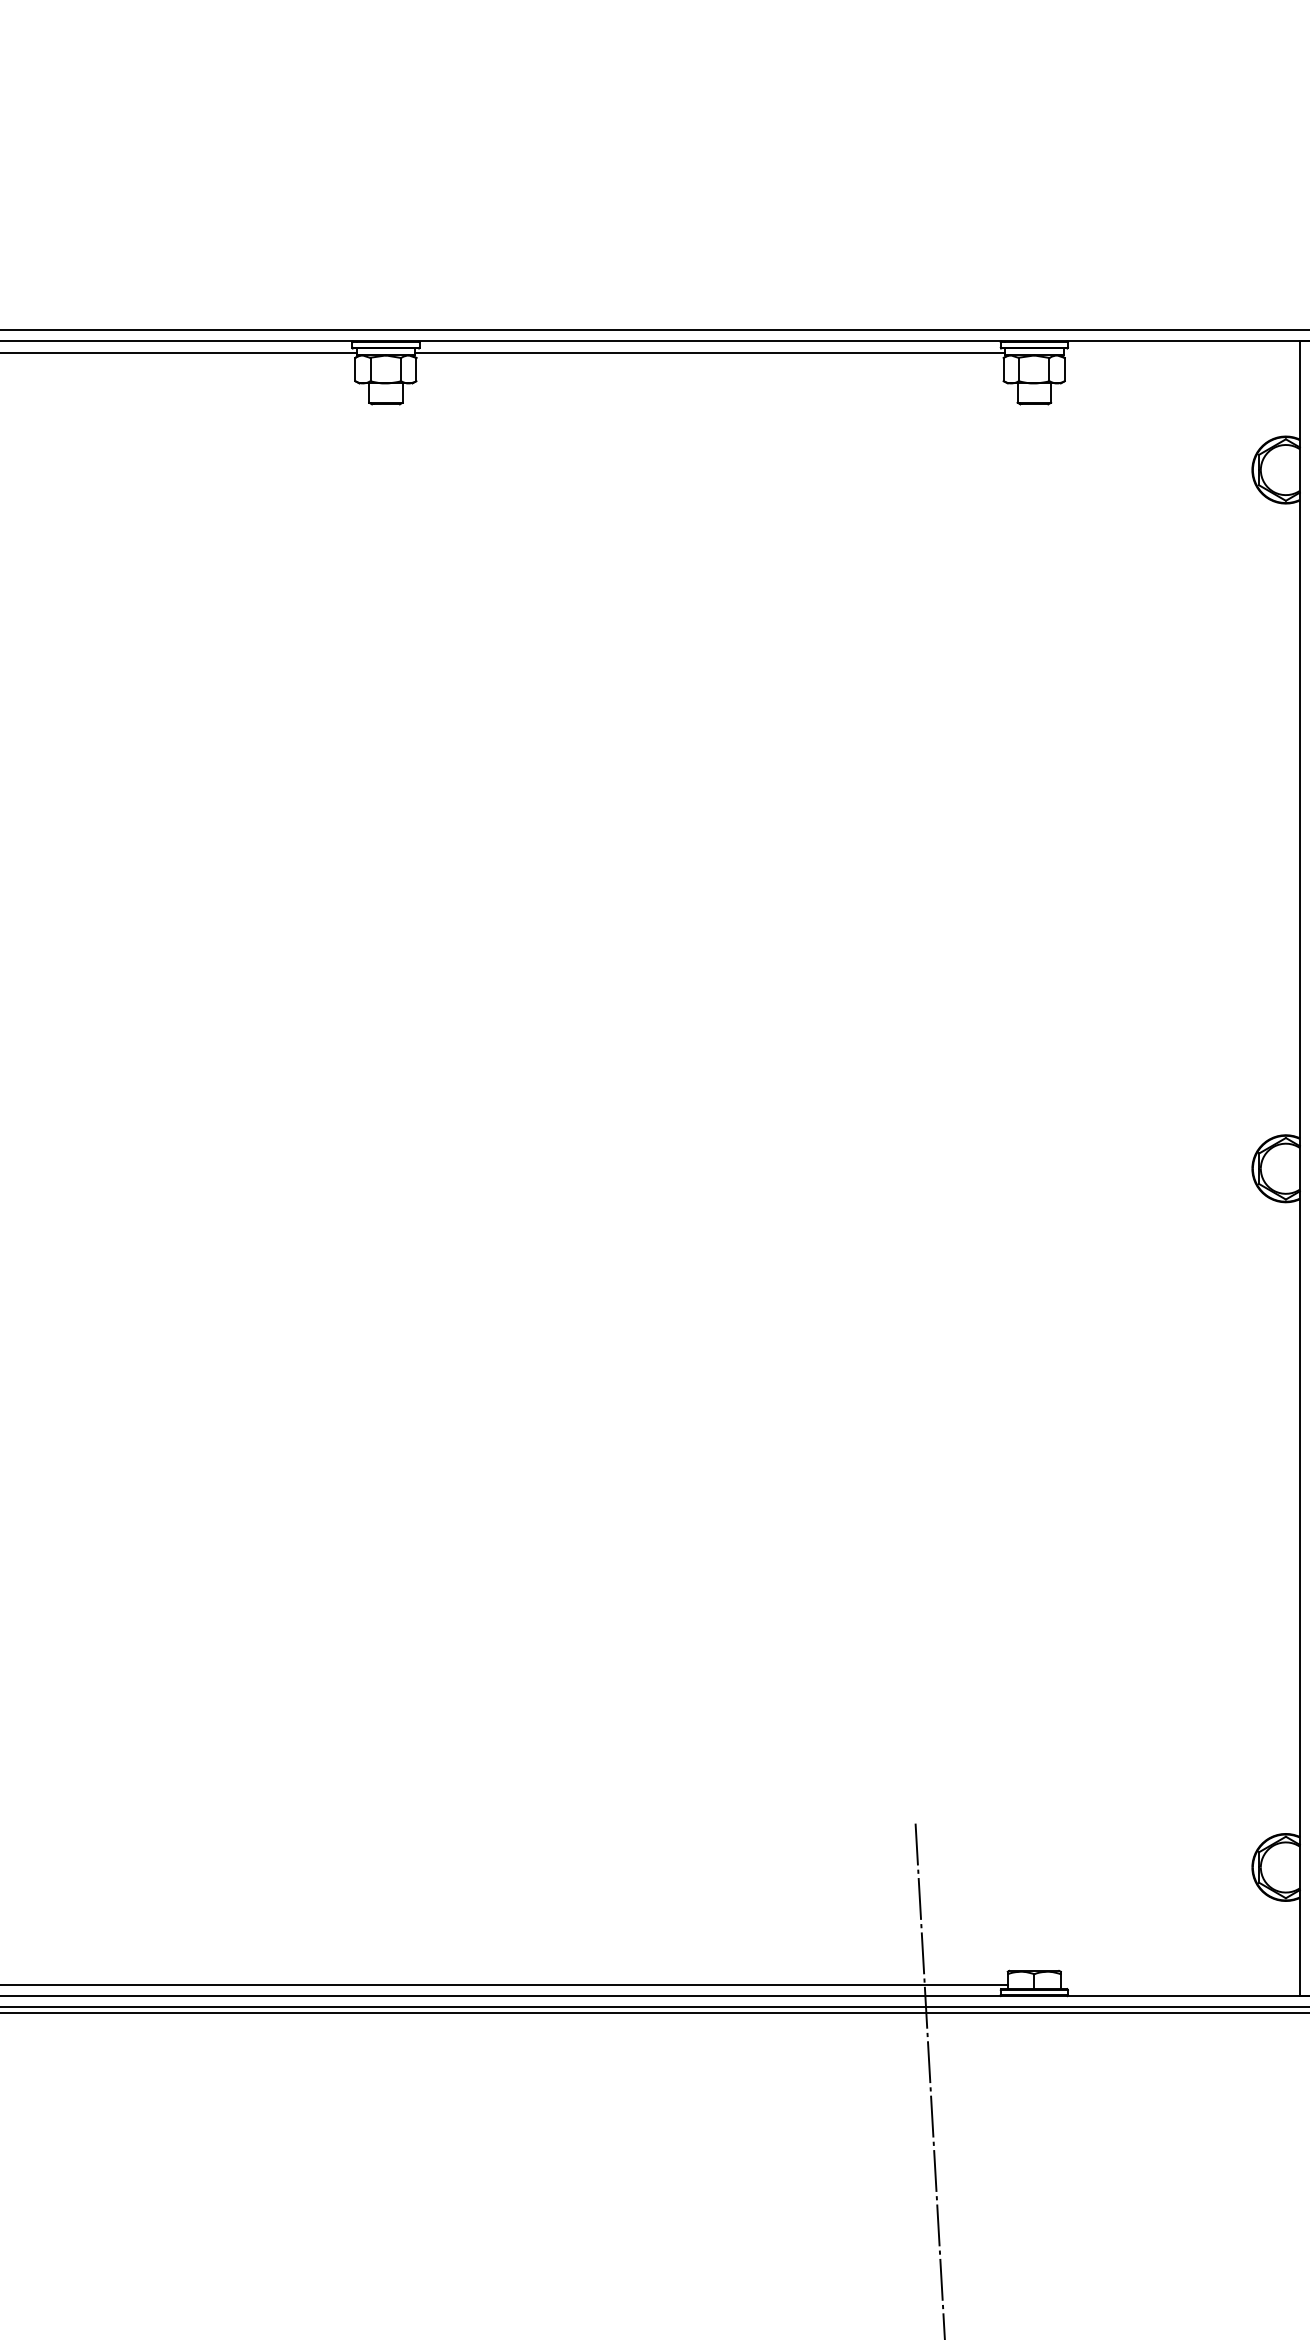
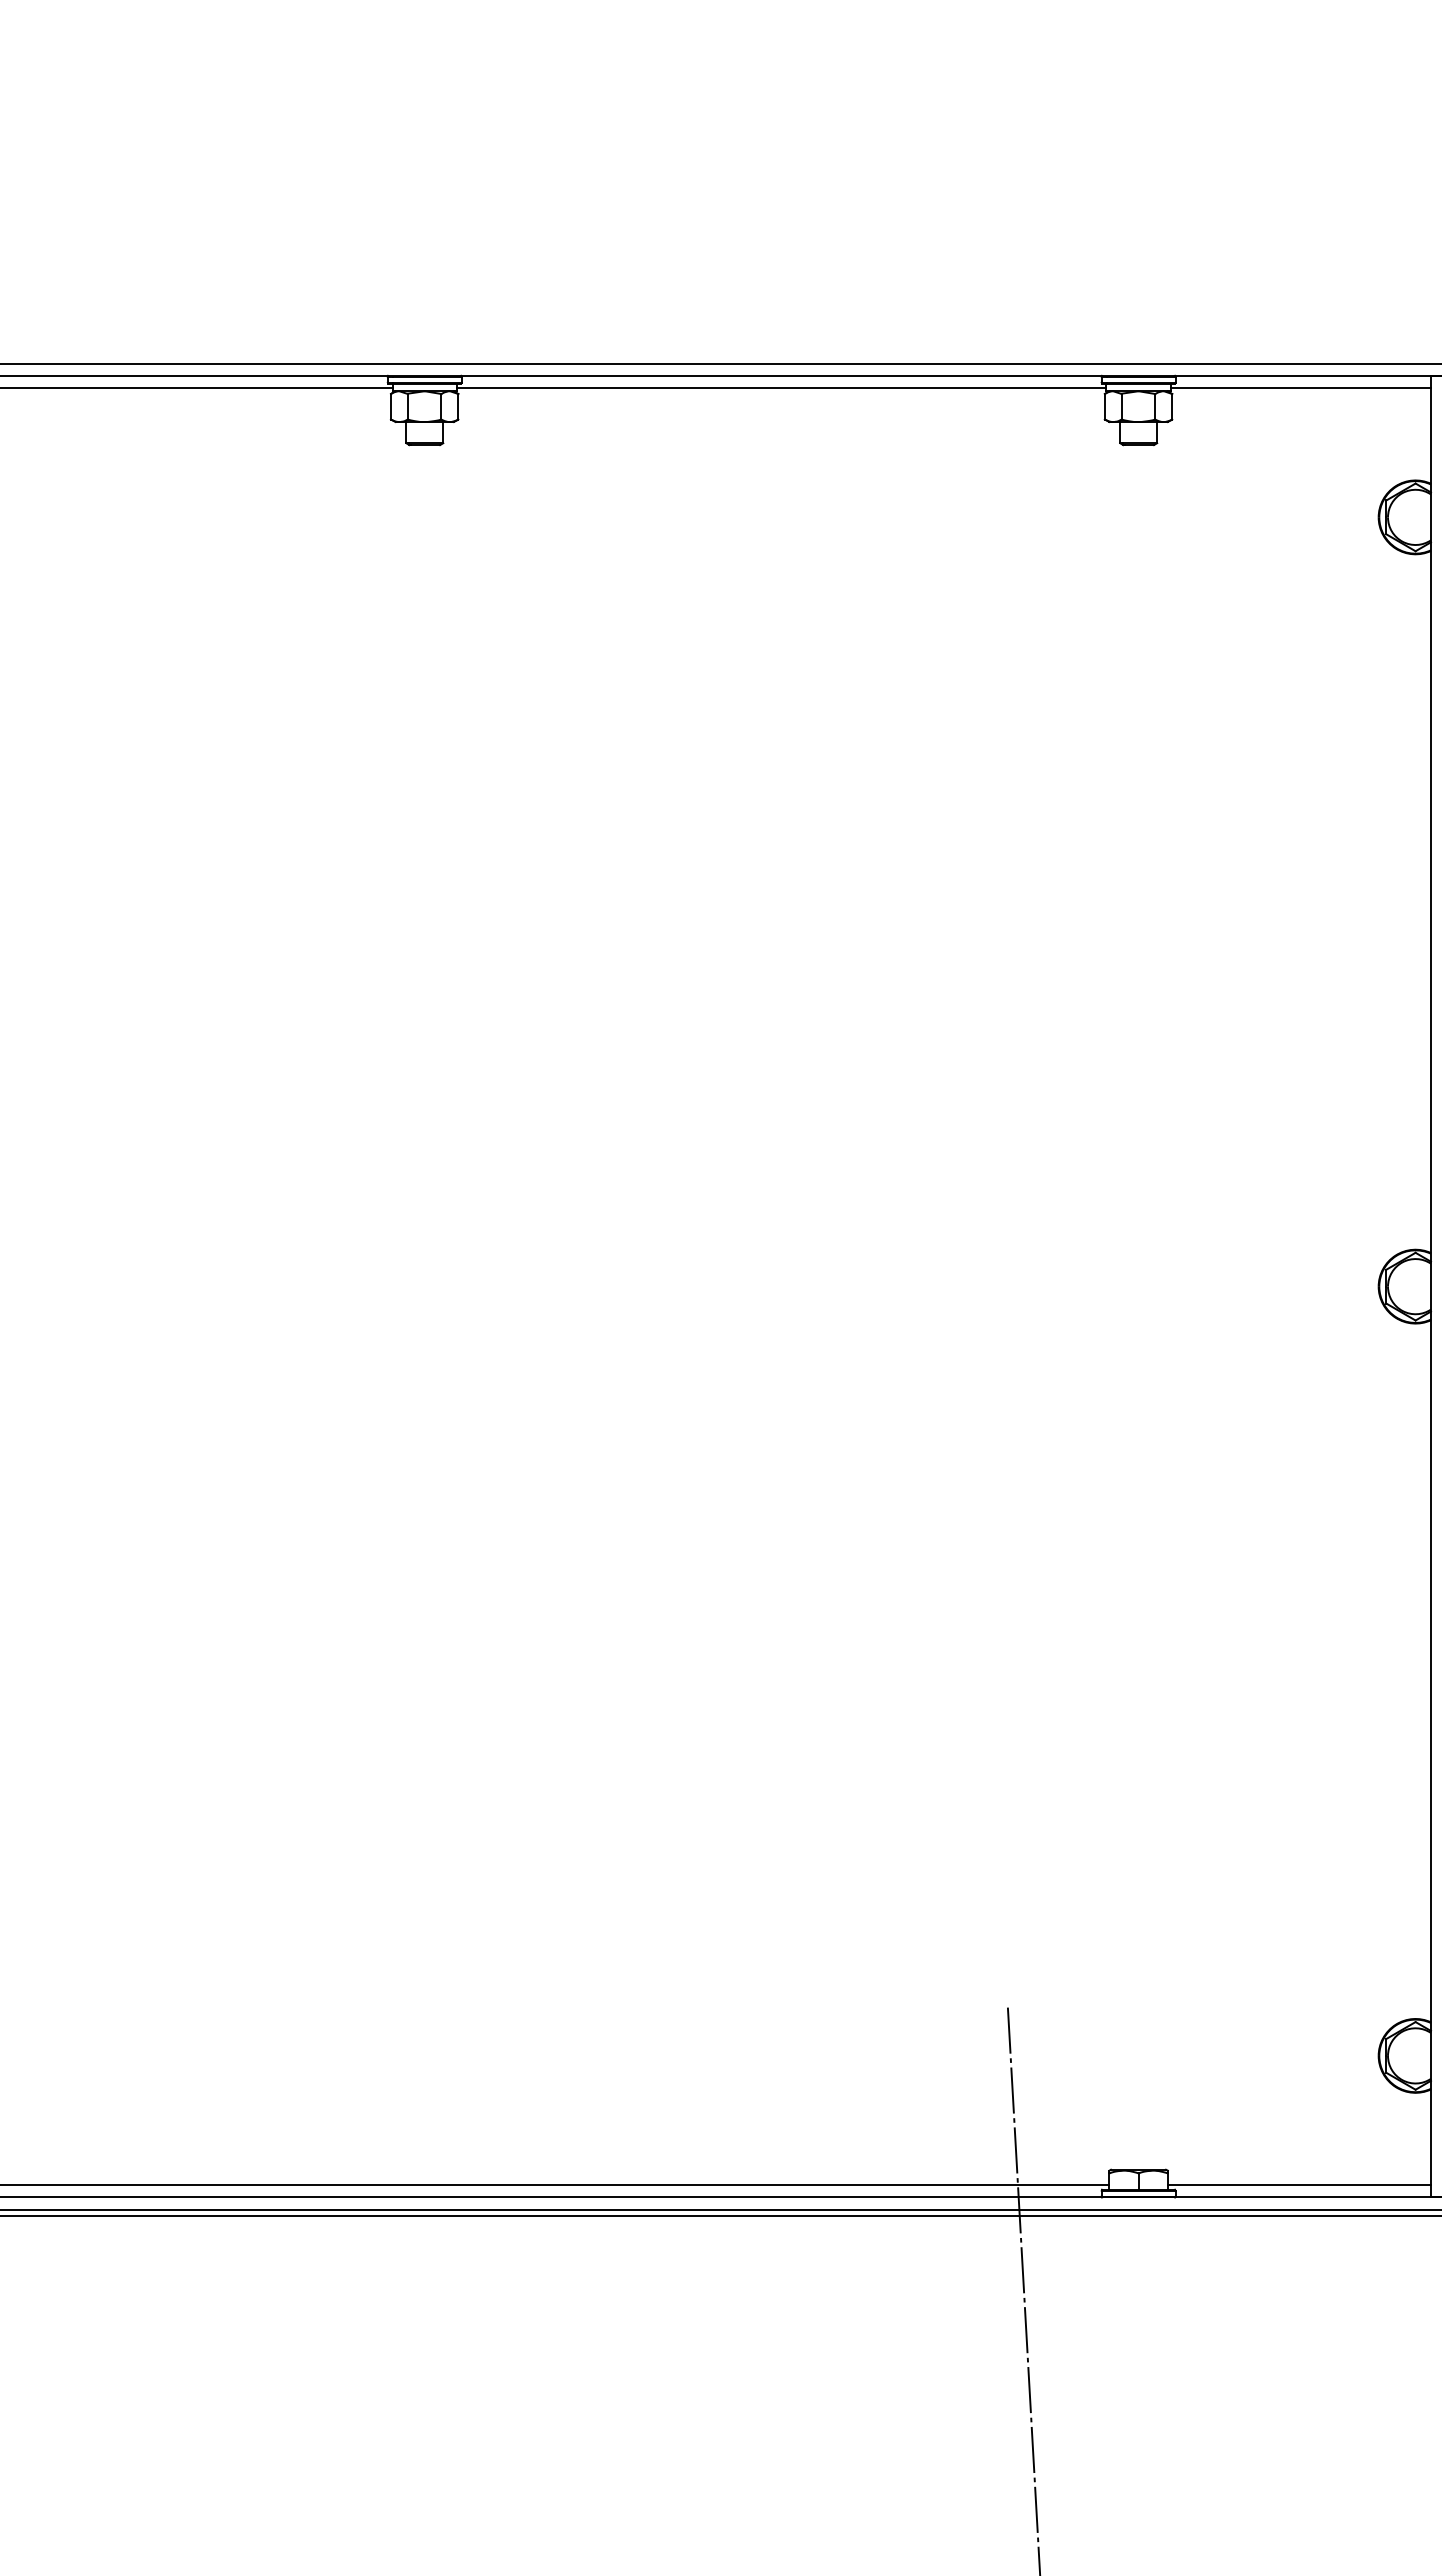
line: (1181, 352) -> (1300, 388), added
line: (1179, 1985) -> (1298, 2185), added

